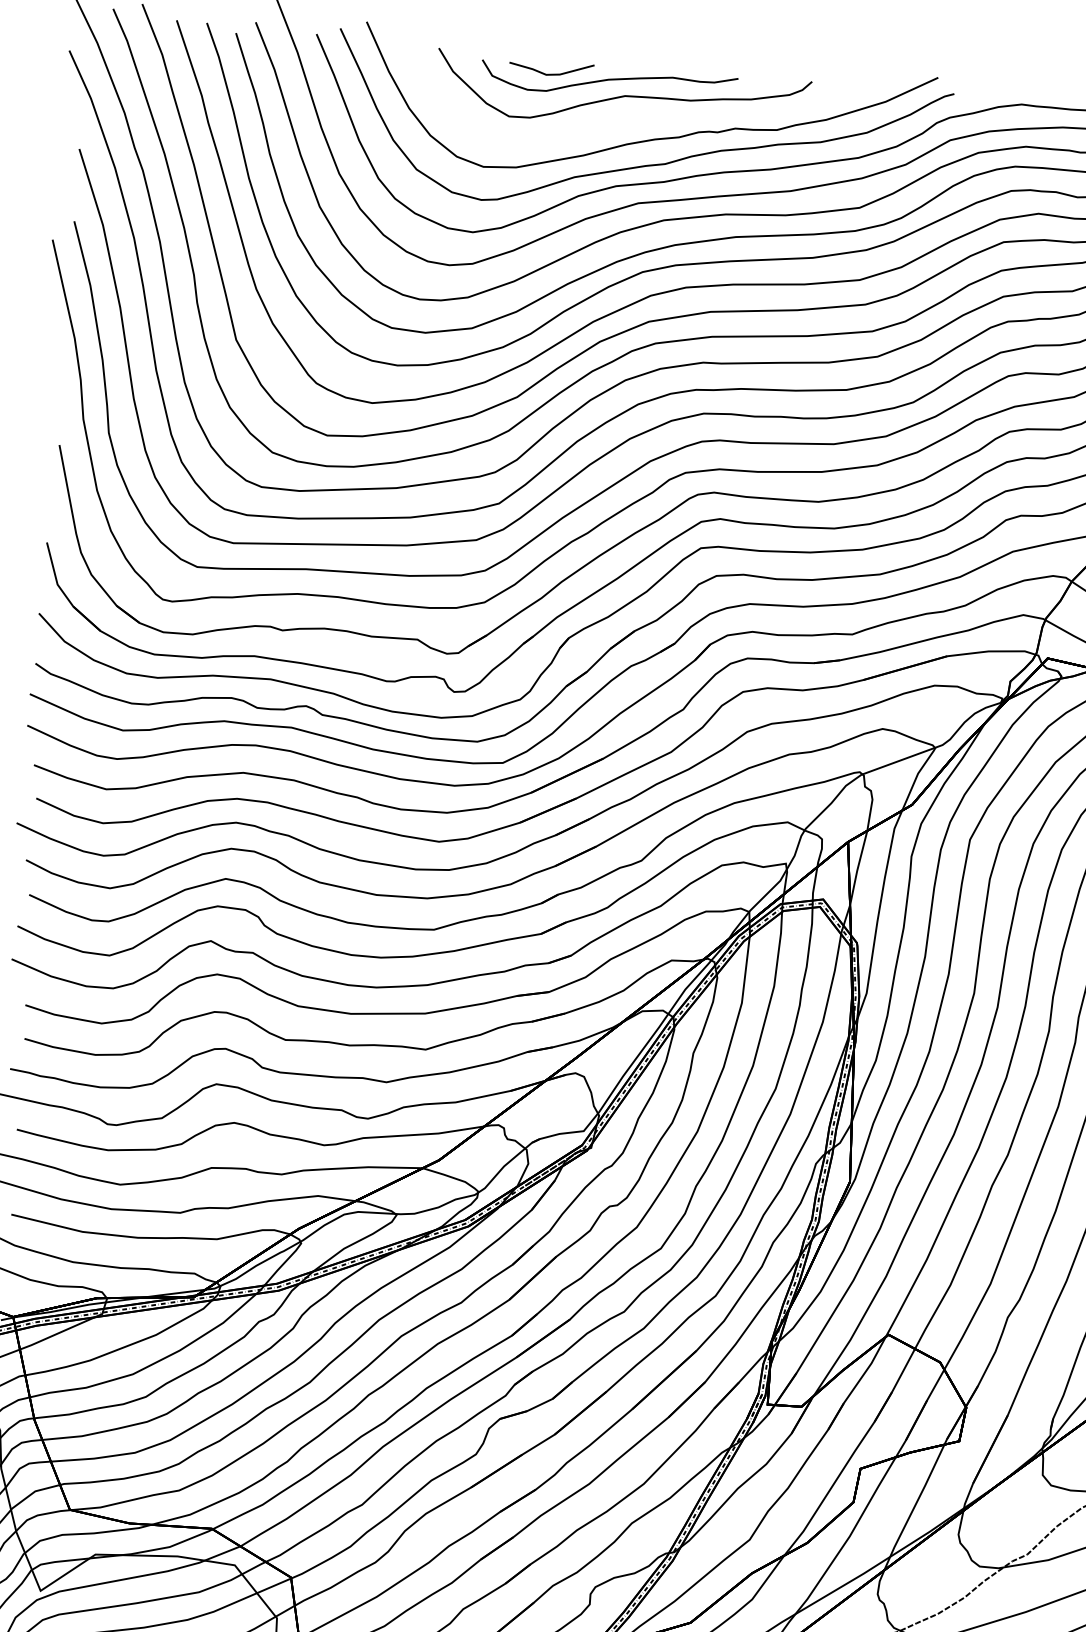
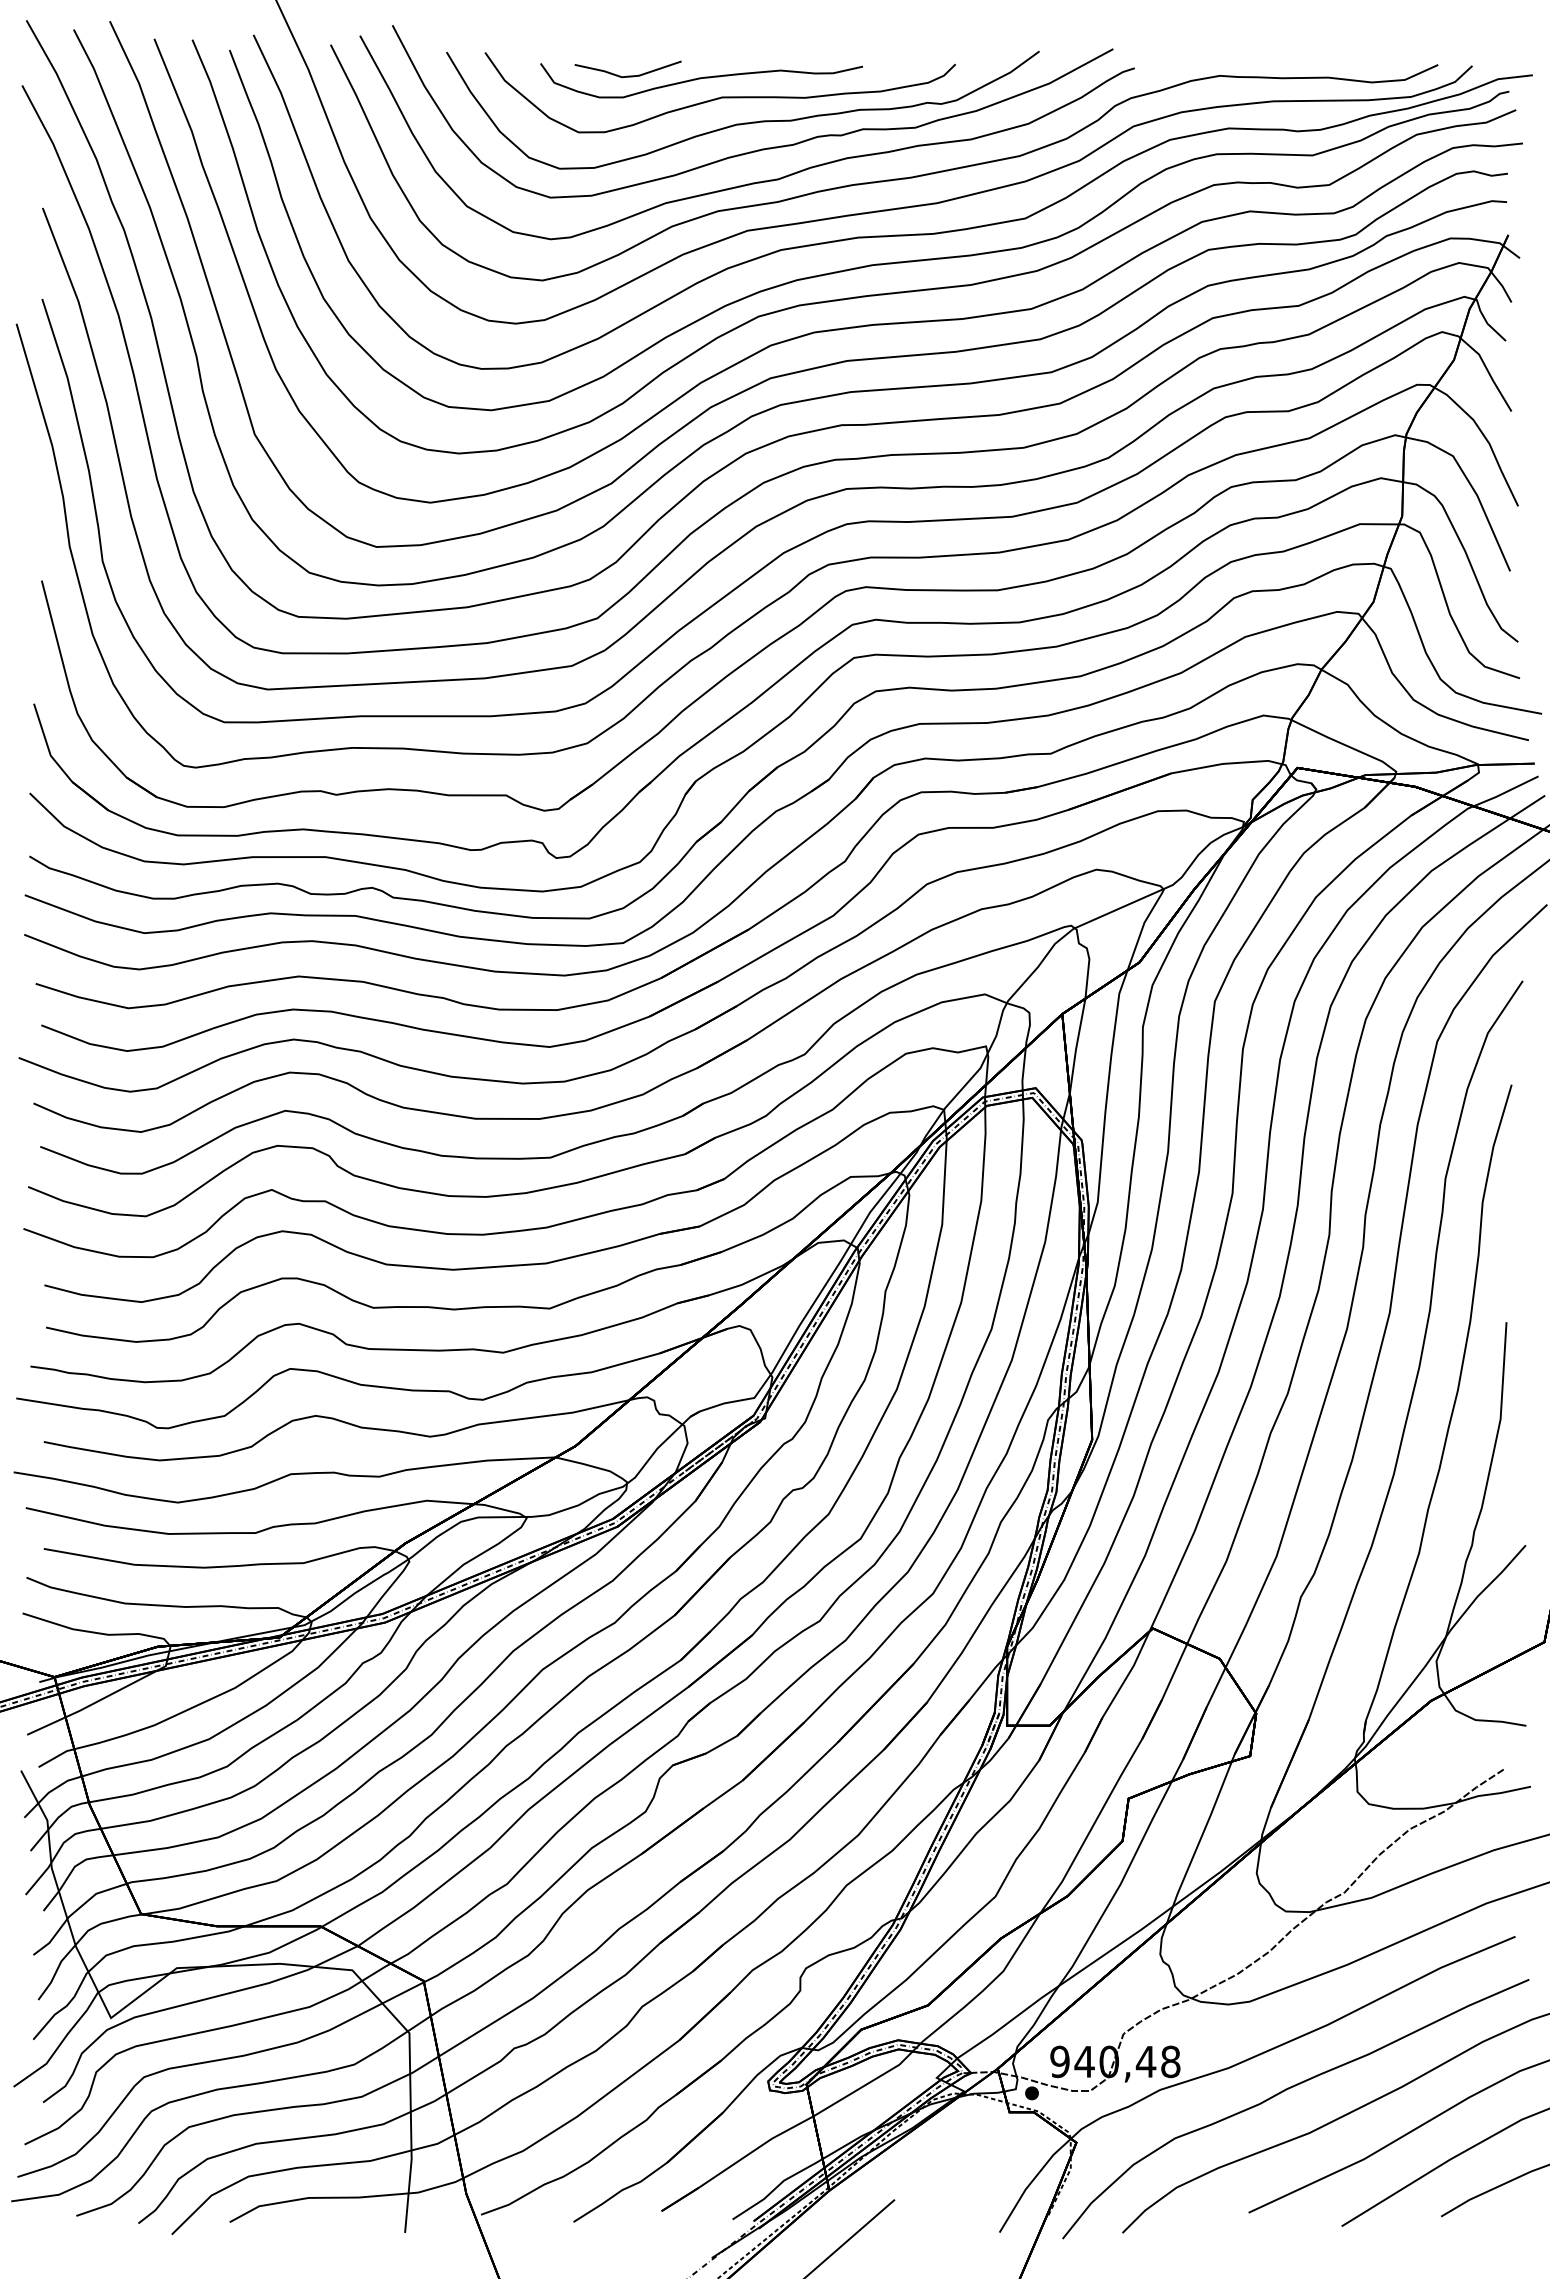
curve: (641, 117) -> (744, 122), added

